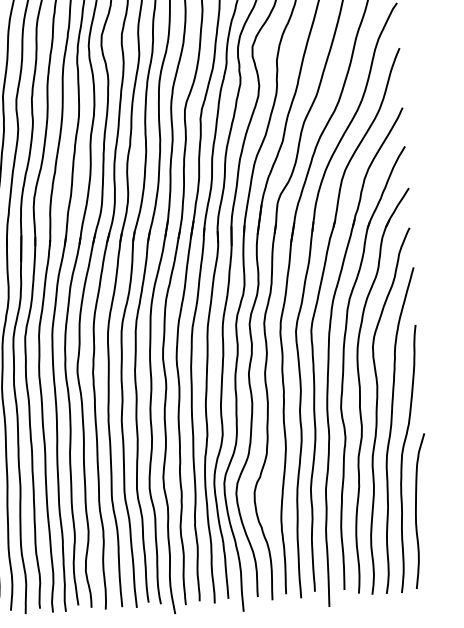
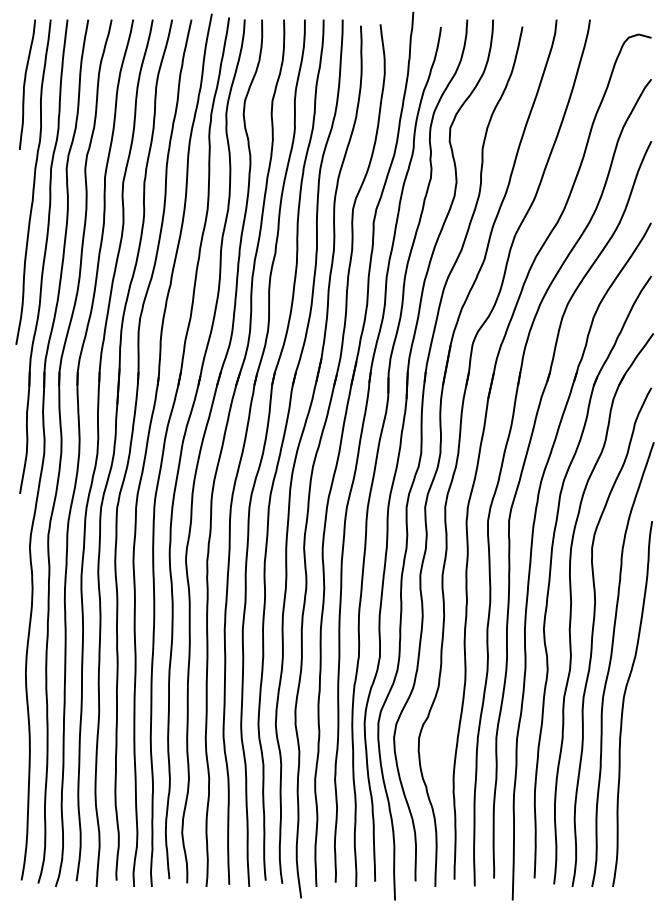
curve: (416, 511) -> (639, 776), removed

